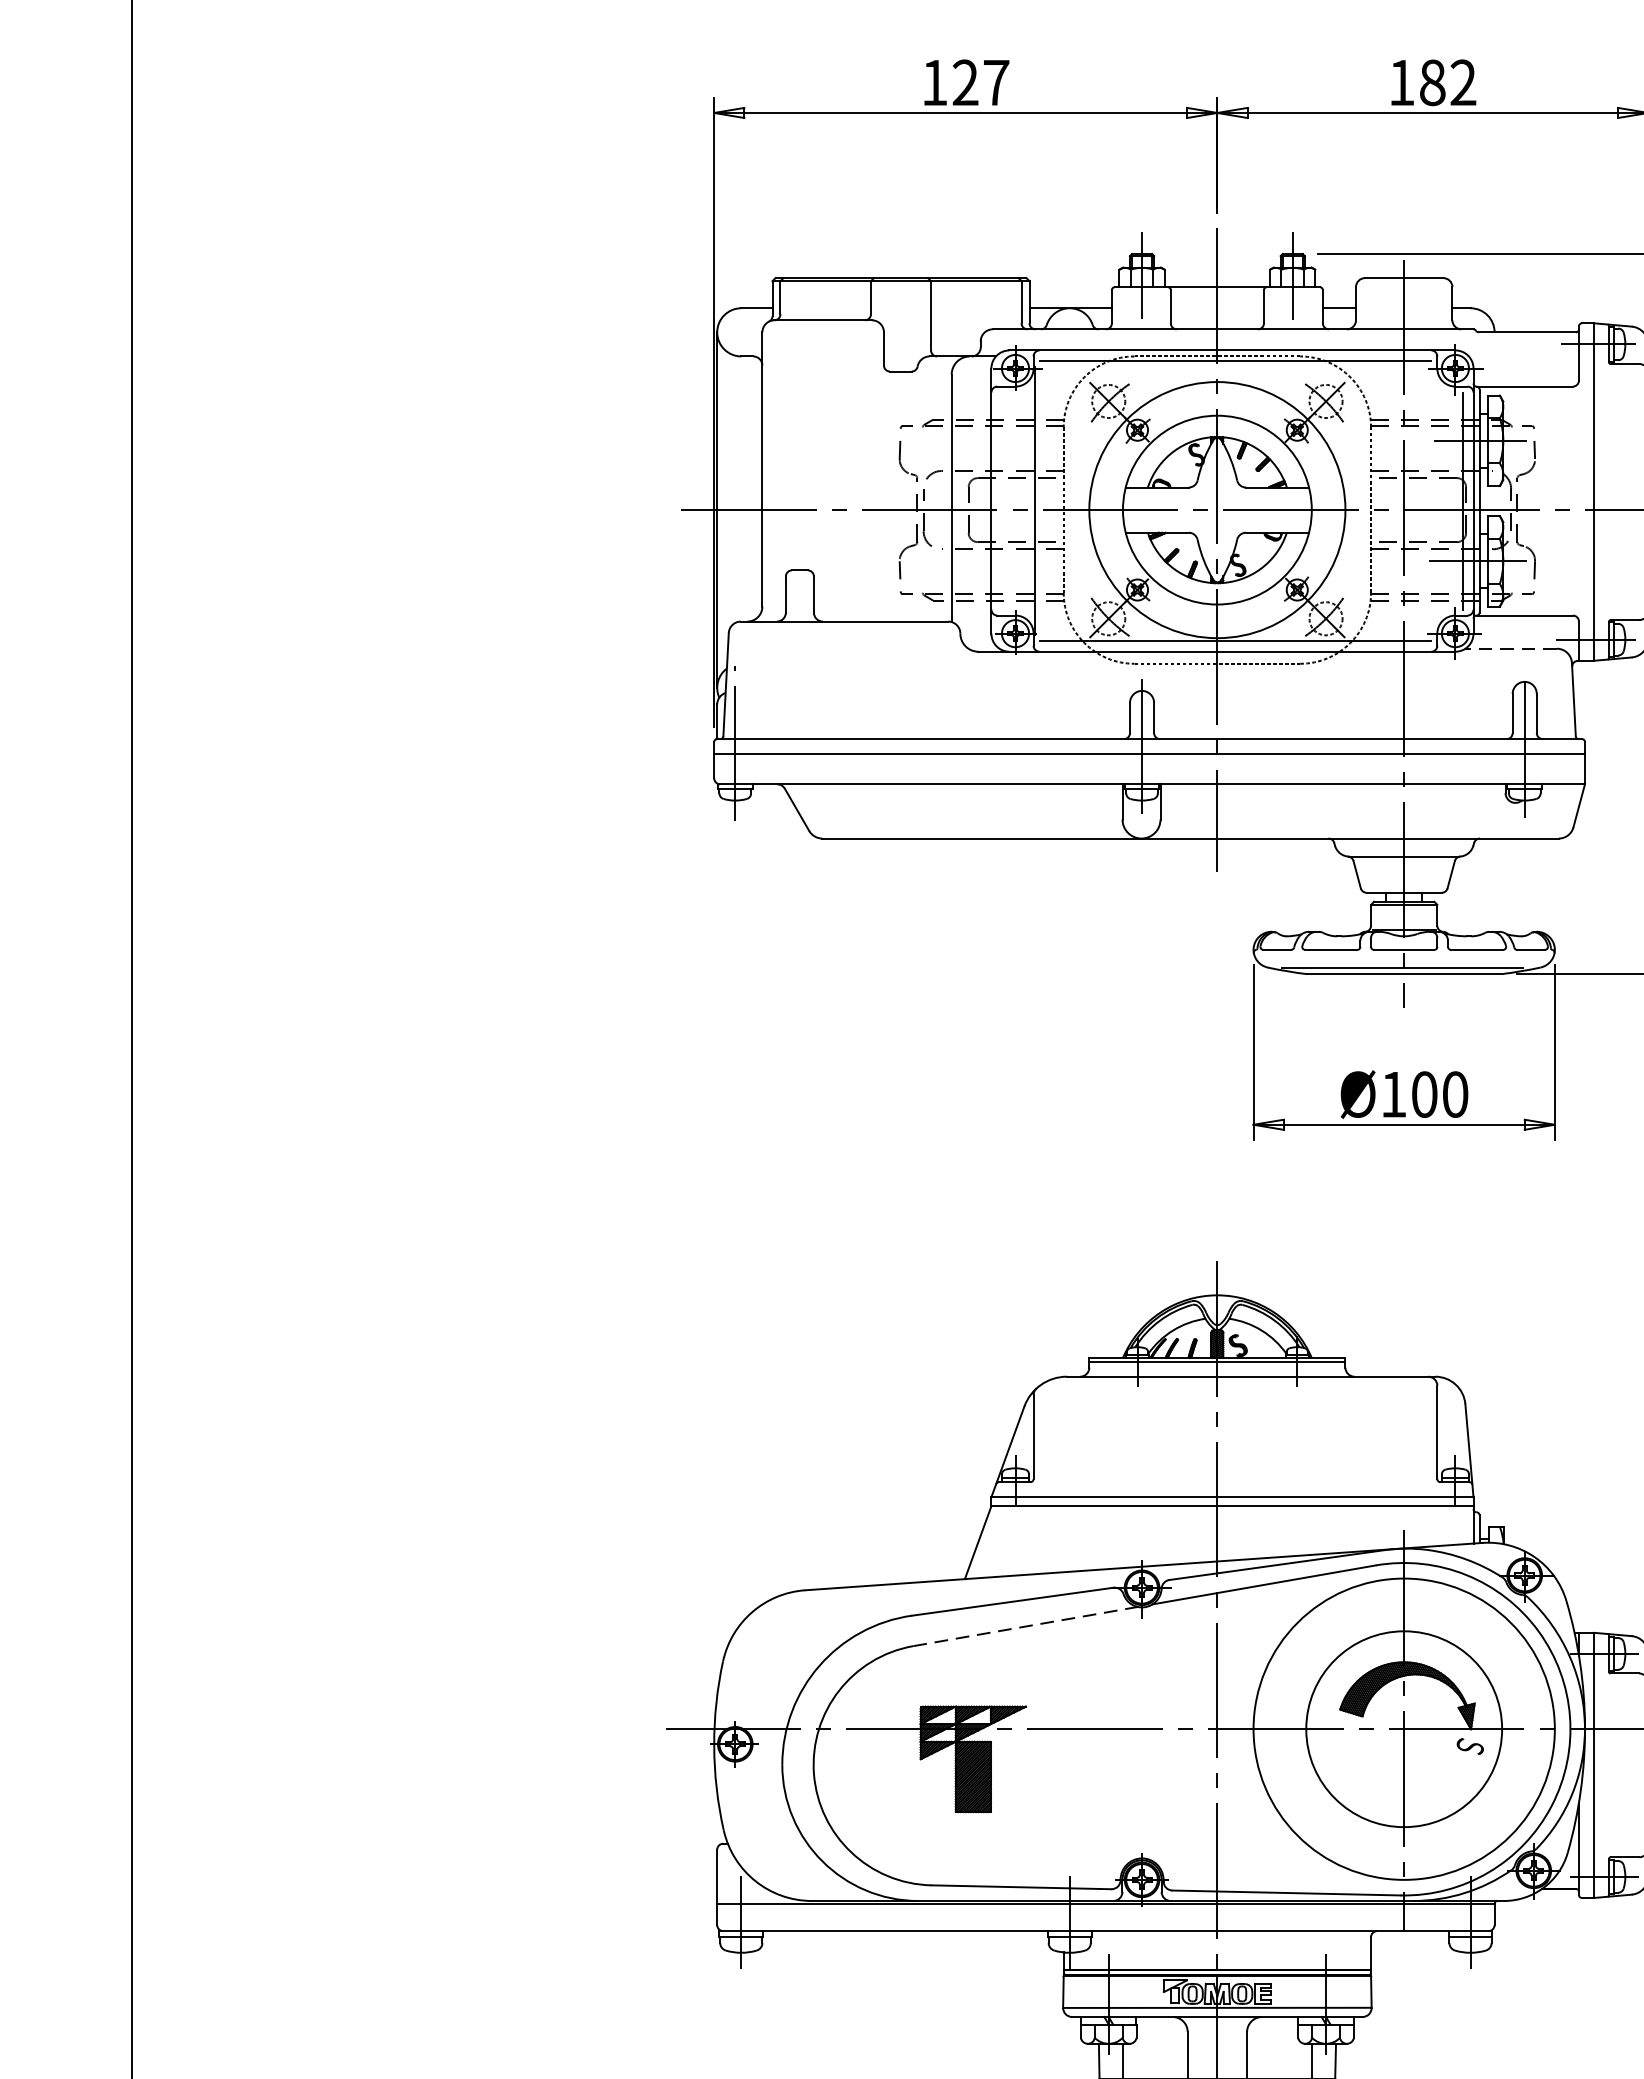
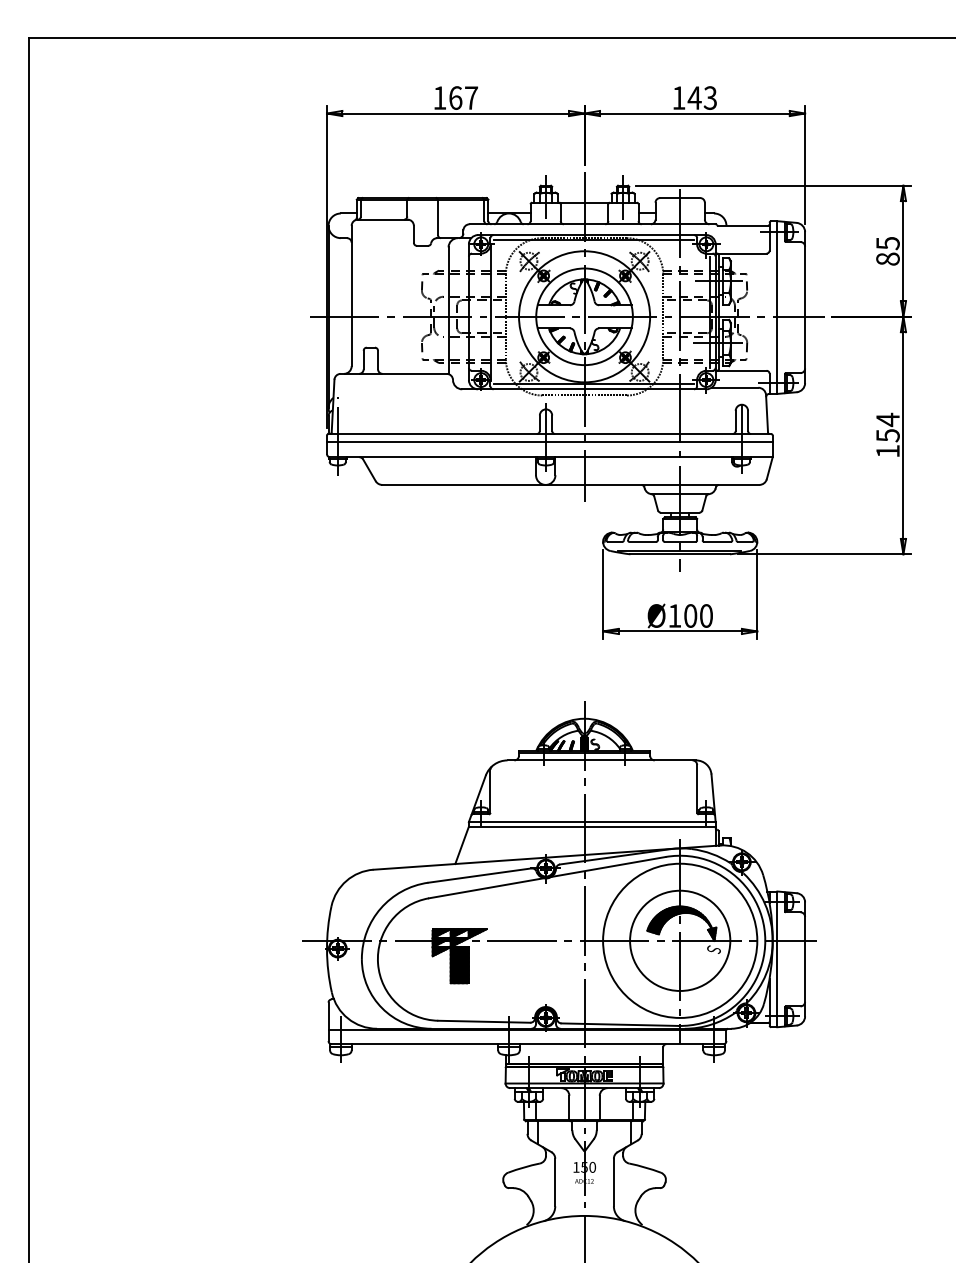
text: (965, 81) -> (455, 97), 127 -> 167
text: (1445, 81) -> (701, 97), 182 -> 143
line: (1510, 648) -> (734, 387), dashed -> solid
line: (1025, 1626) -> (486, 888), dashed -> solid

